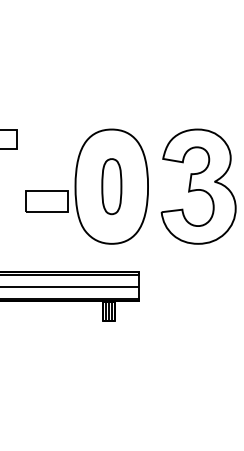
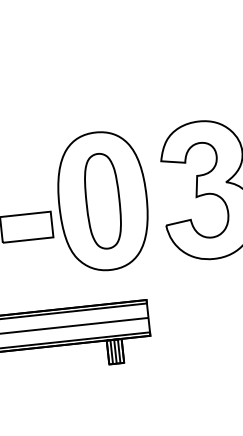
part: (111, 186) -> (102, 201), size x1.43

